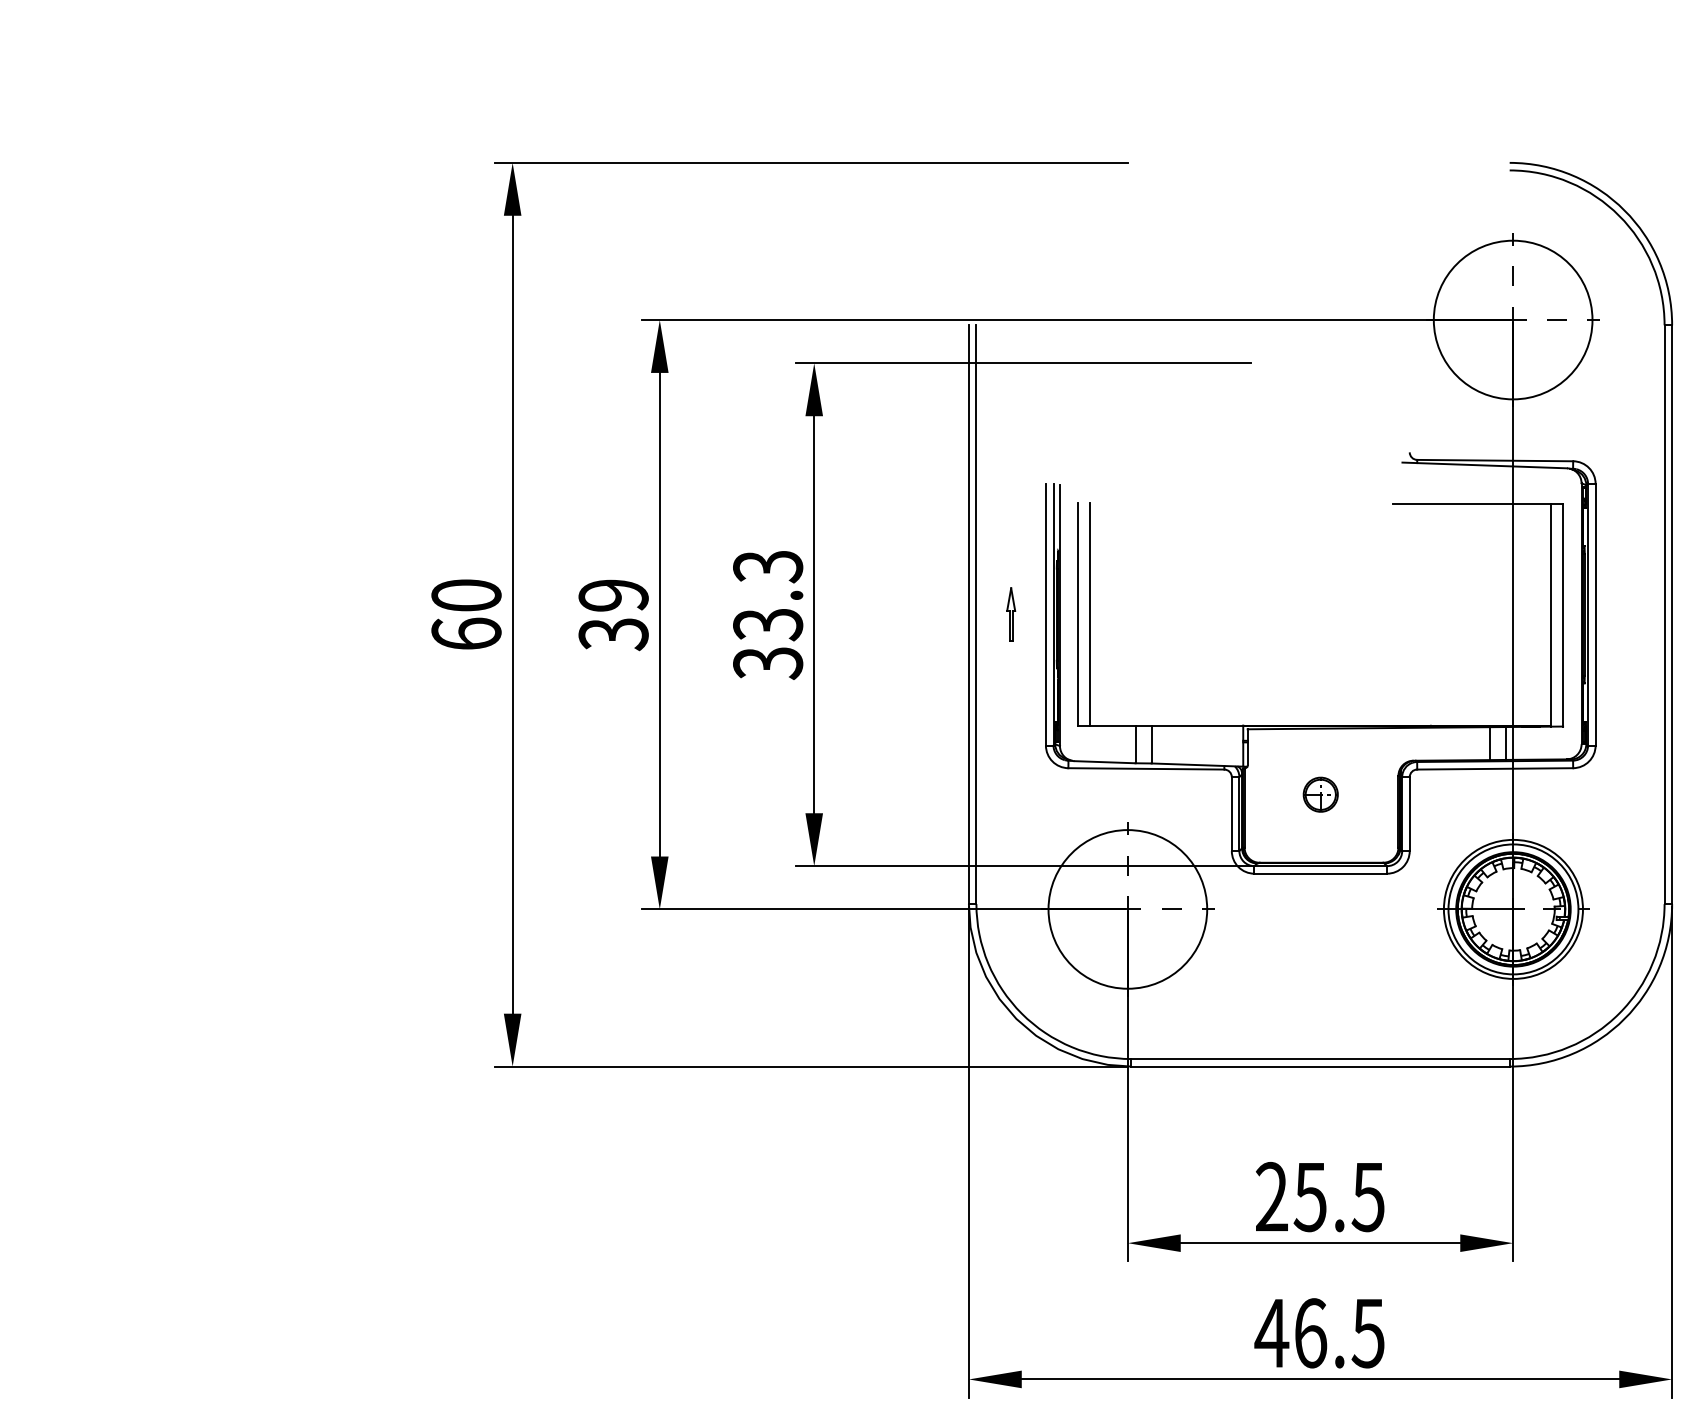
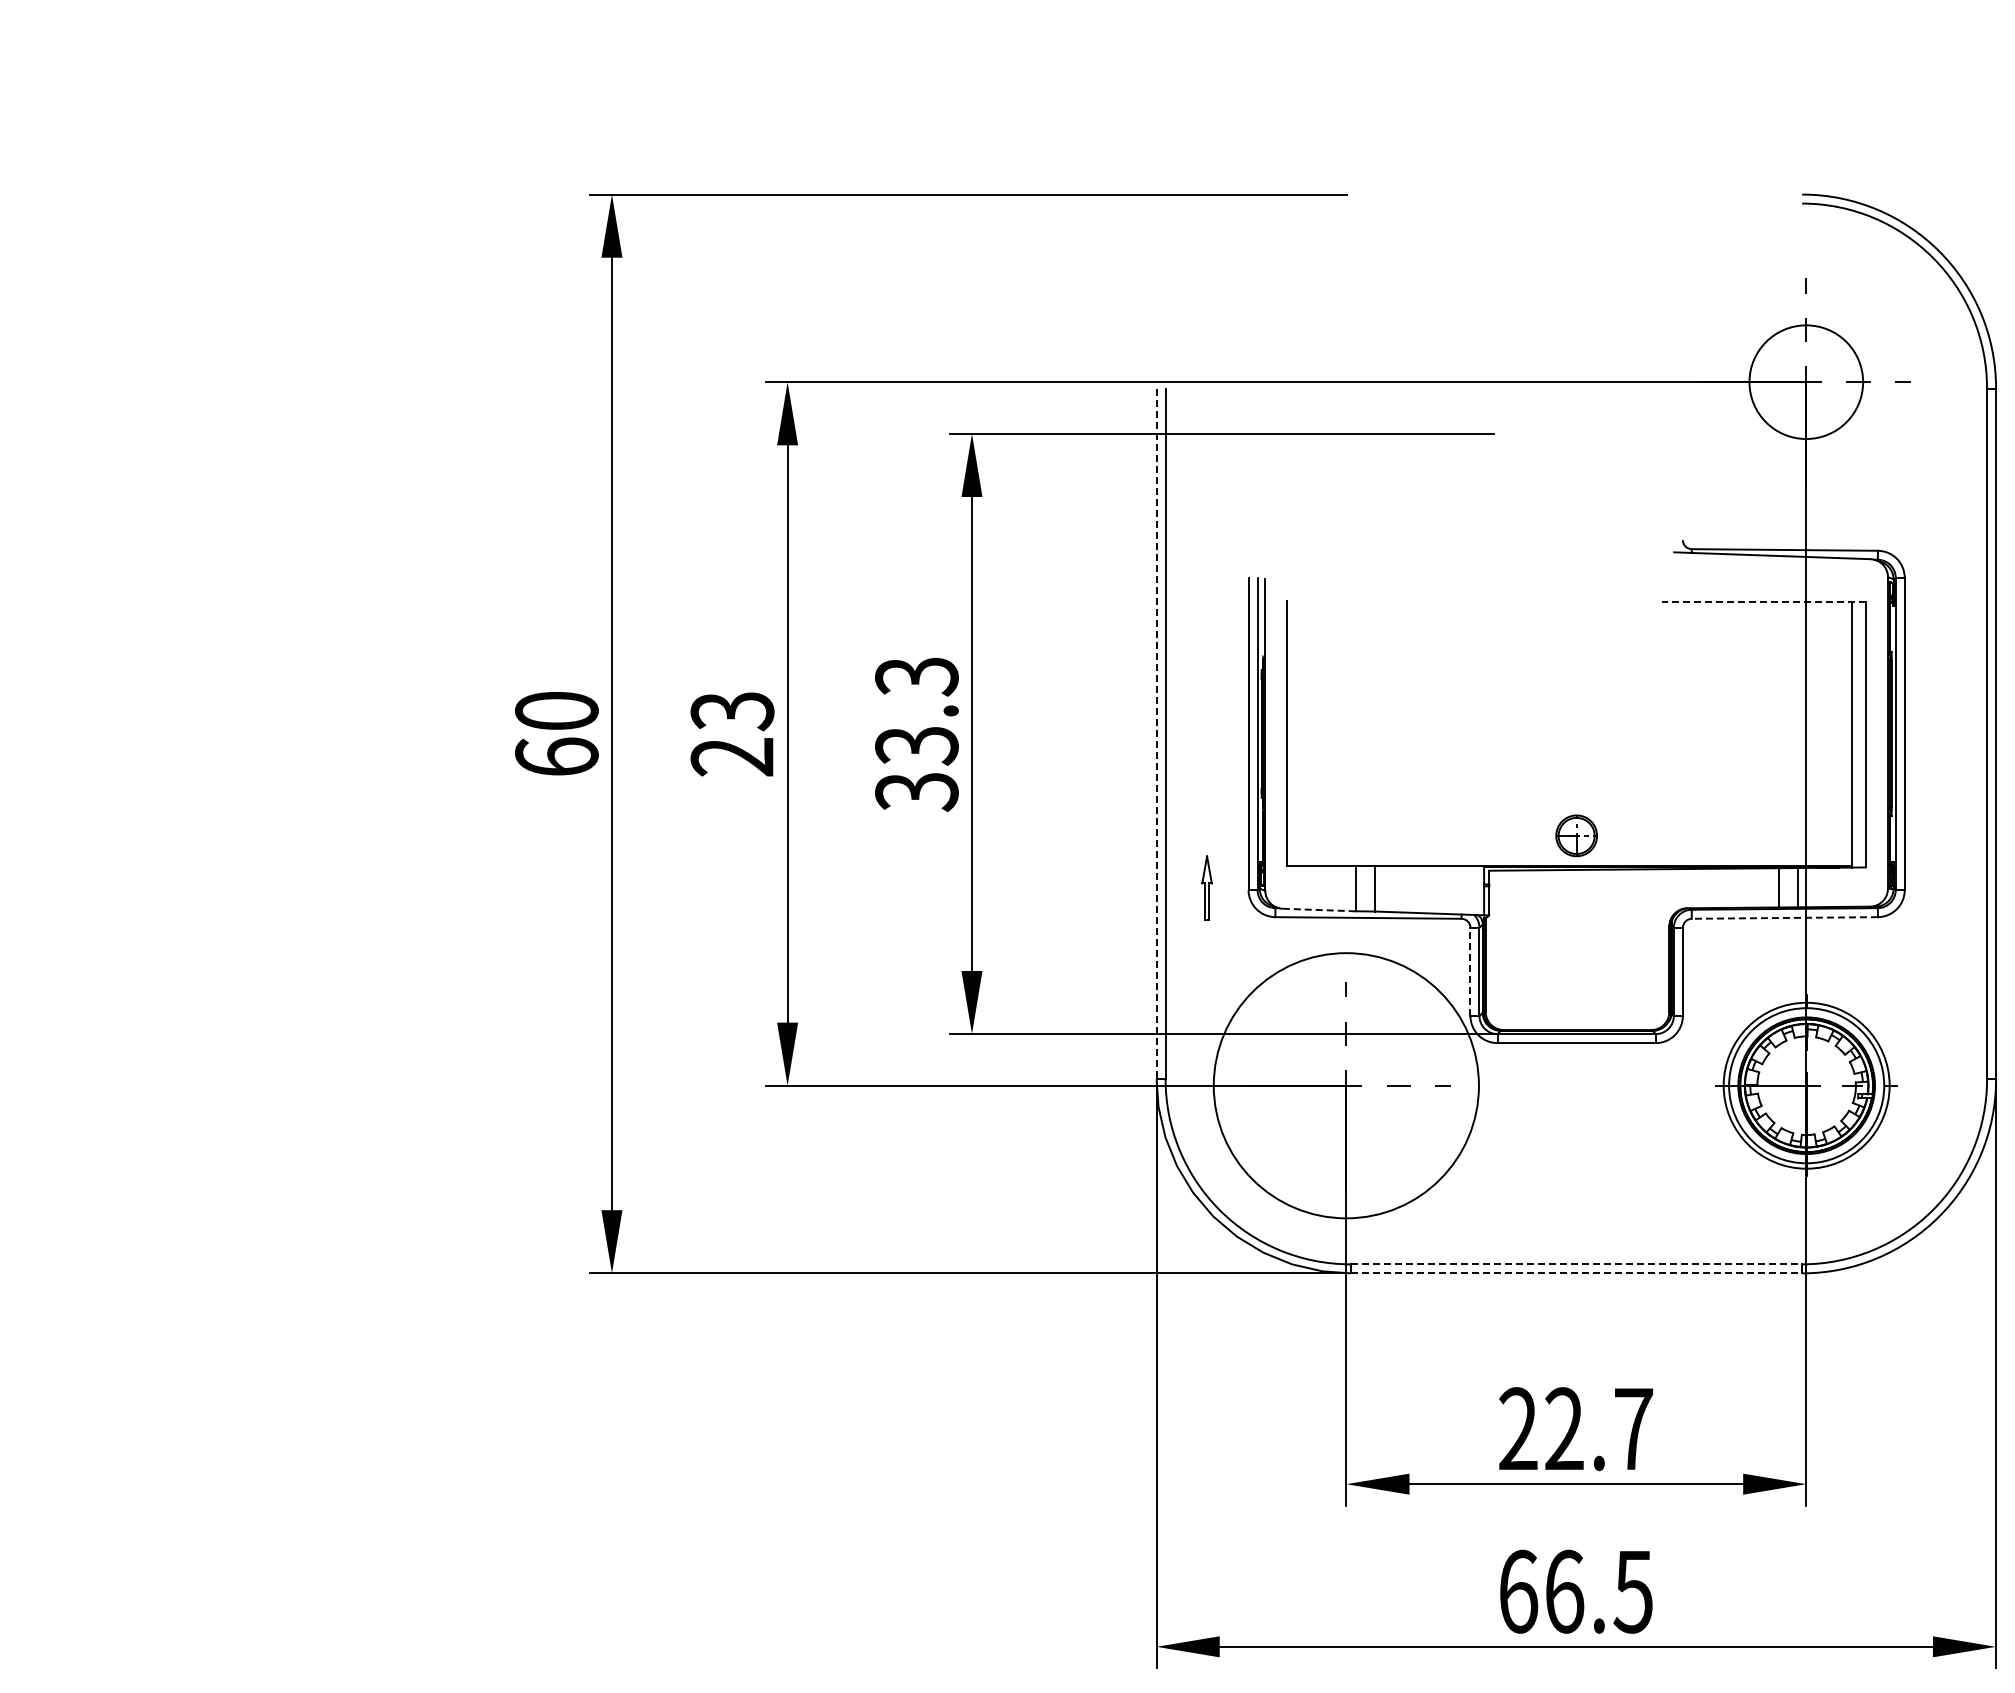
circle: (1513, 319) -> (1806, 381), size x0.6
line: (1478, 503) -> (1764, 601), solid -> dashed
part: (1010, 614) -> (1206, 887), moved
line: (1090, 614) -> (1301, 733), removed
text: (613, 615) -> (732, 734), 39 -> 23
line: (968, 615) -> (1156, 734), solid -> dashed
line: (1105, 762) -> (1319, 910), solid -> dashed
line: (1494, 768) -> (1784, 917), solid -> dashed
part: (1320, 794) -> (1576, 835), moved
line: (1231, 813) -> (1470, 971), solid -> dashed
circle: (1127, 909) -> (1346, 1085), size x1.4
line: (1320, 1059) -> (1576, 1264), solid -> dashed
line: (1320, 1066) -> (1576, 1273), solid -> dashed
text: (1339, 1197) -> (1598, 1429), 25.5 -> 22.7
text: (1272, 1333) -> (1518, 1591), 46.5 -> 66.5

